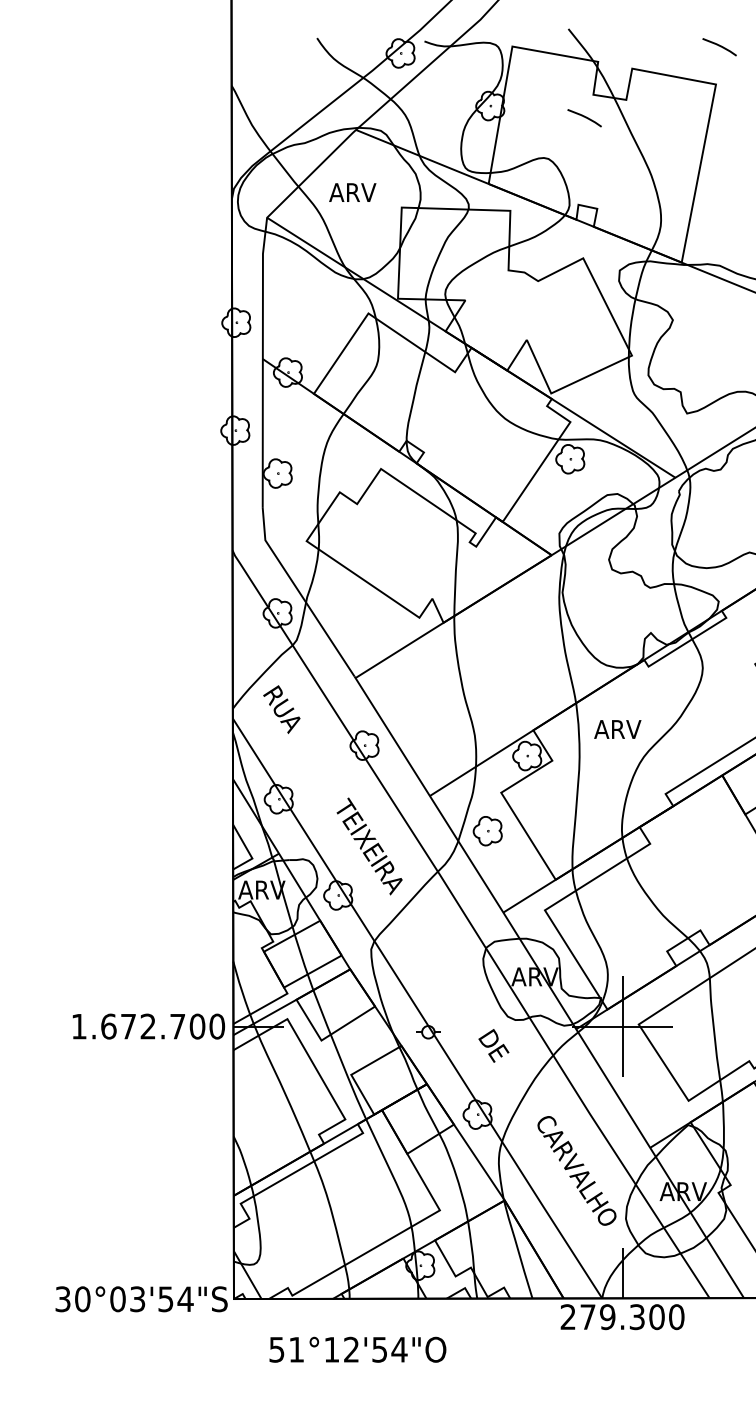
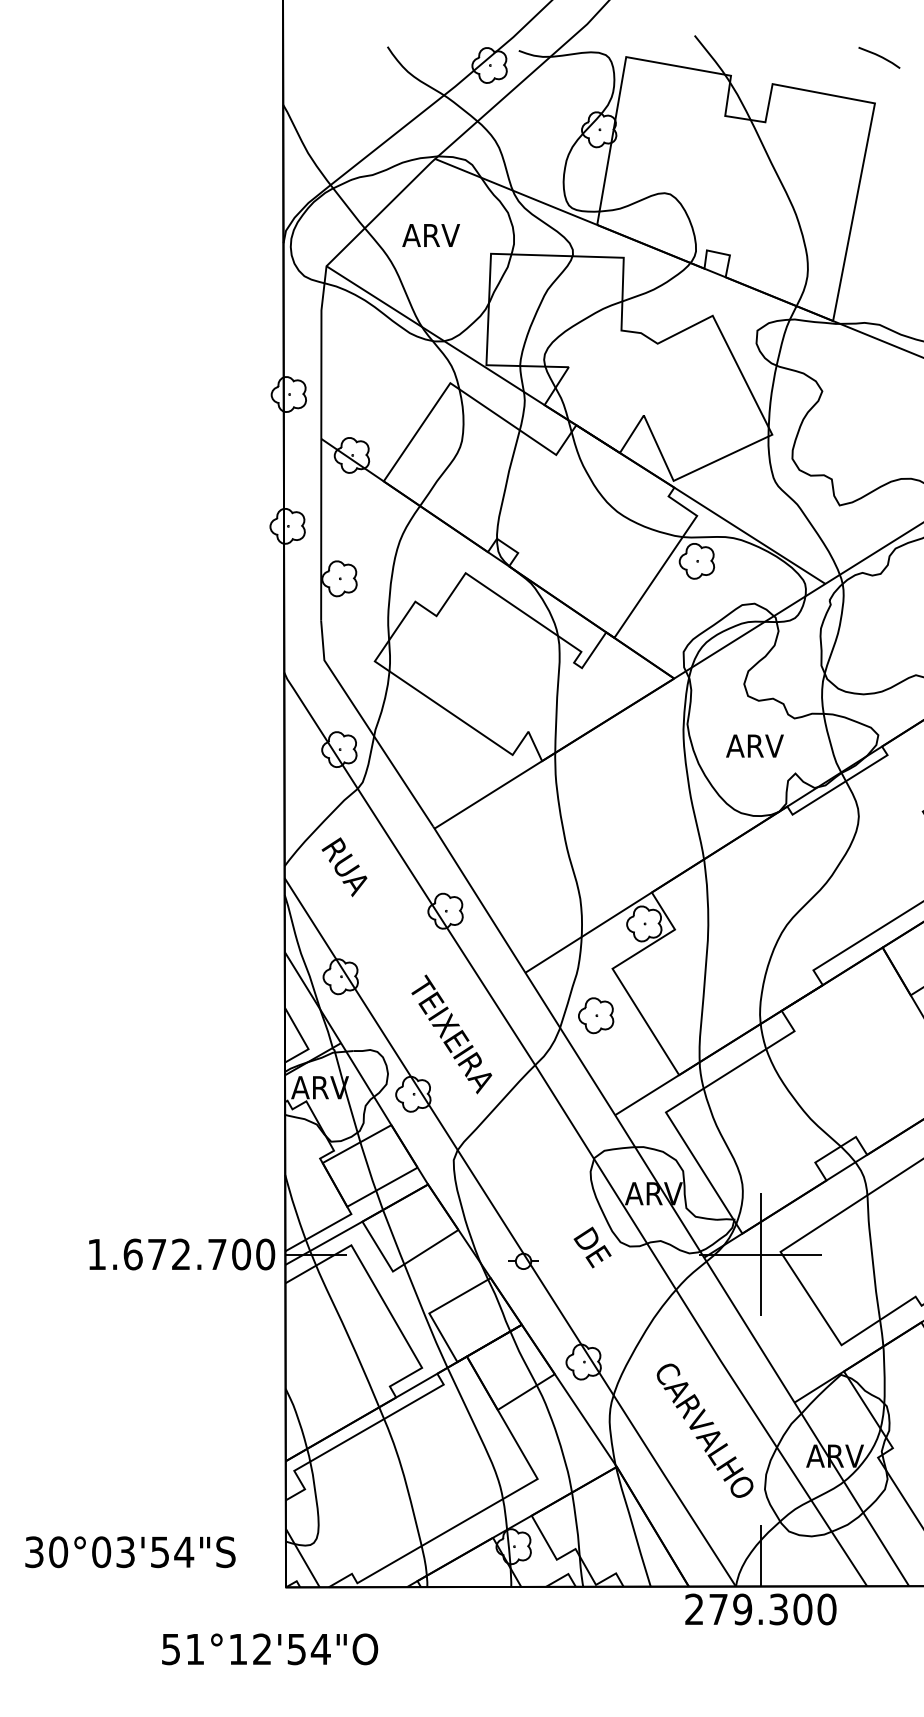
line: (584, 117) -> (714, 143), removed
text: (617, 729) -> (754, 746), moved
text: (493, 1045) -> (592, 1247), moved
text: (141, 1299) -> (130, 1552), moved
text: (357, 1349) -> (269, 1649), moved

